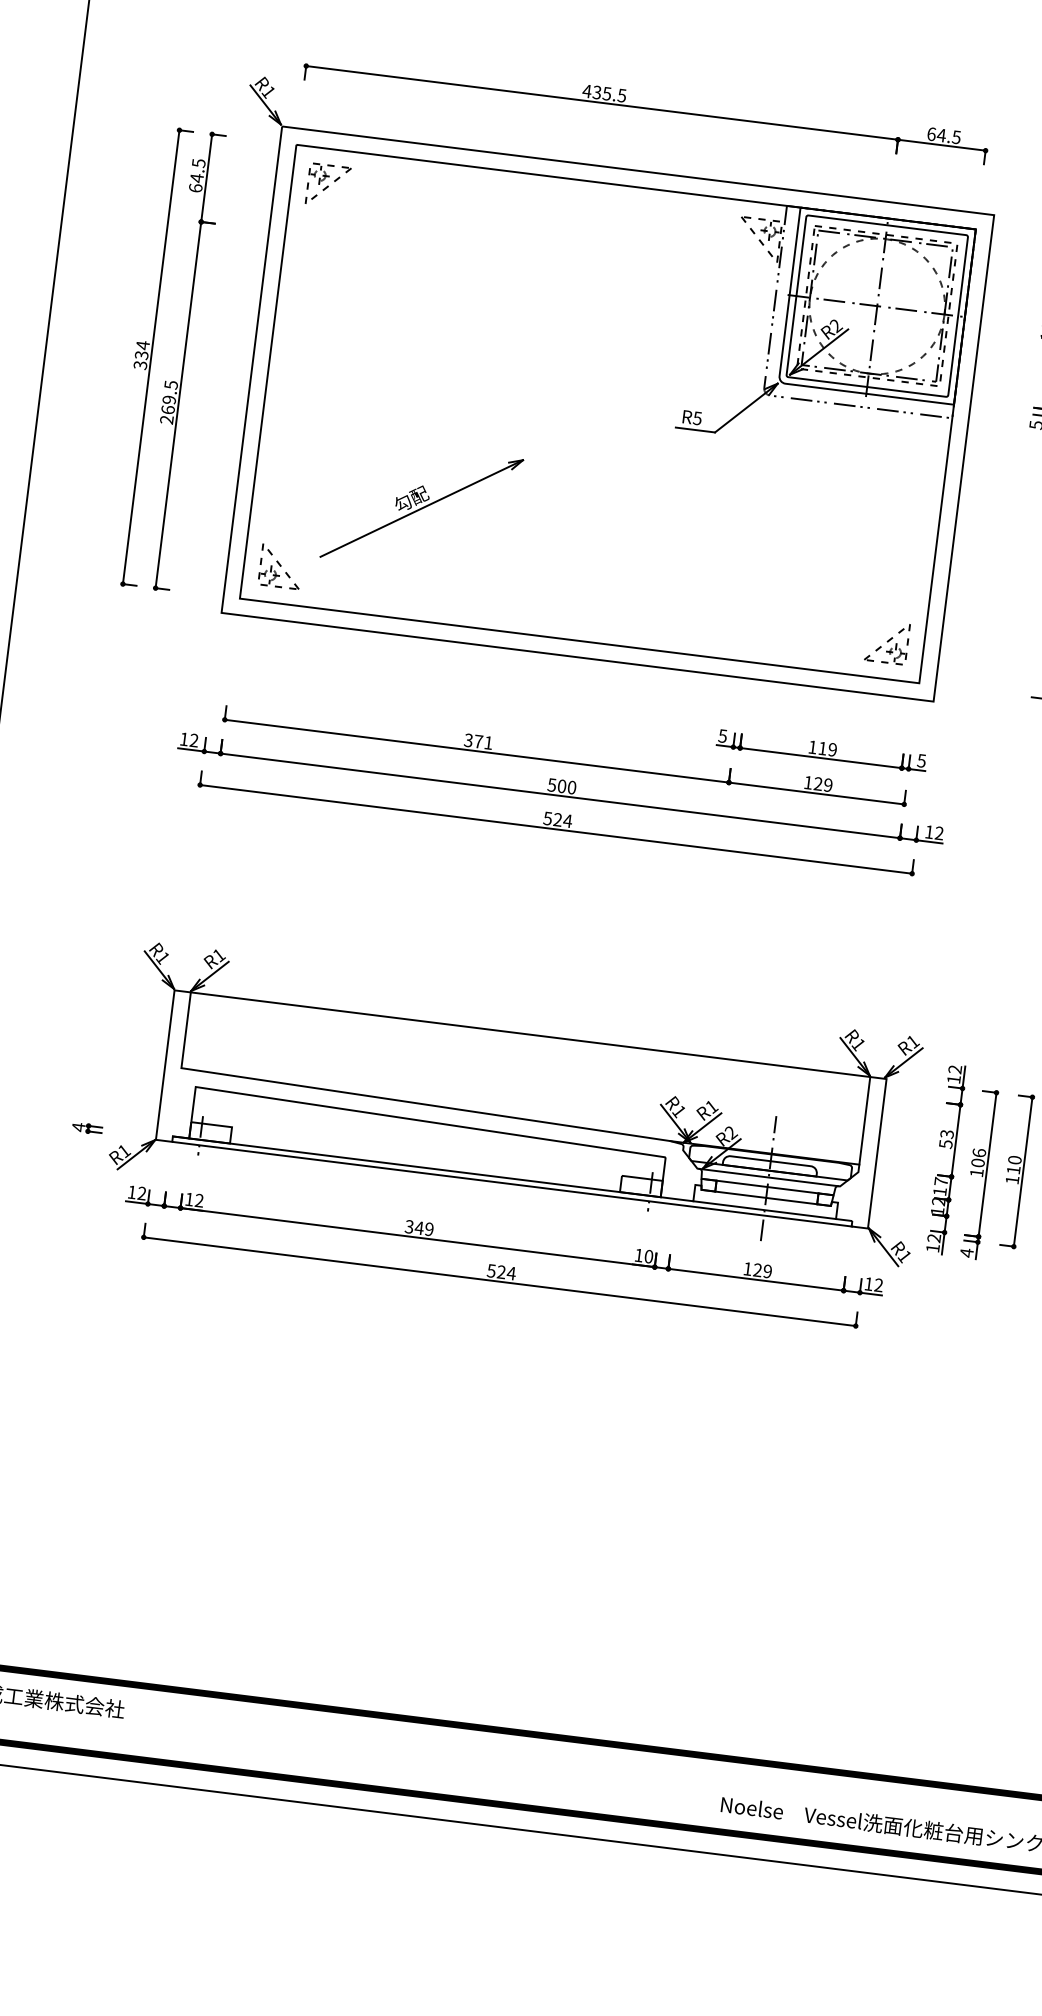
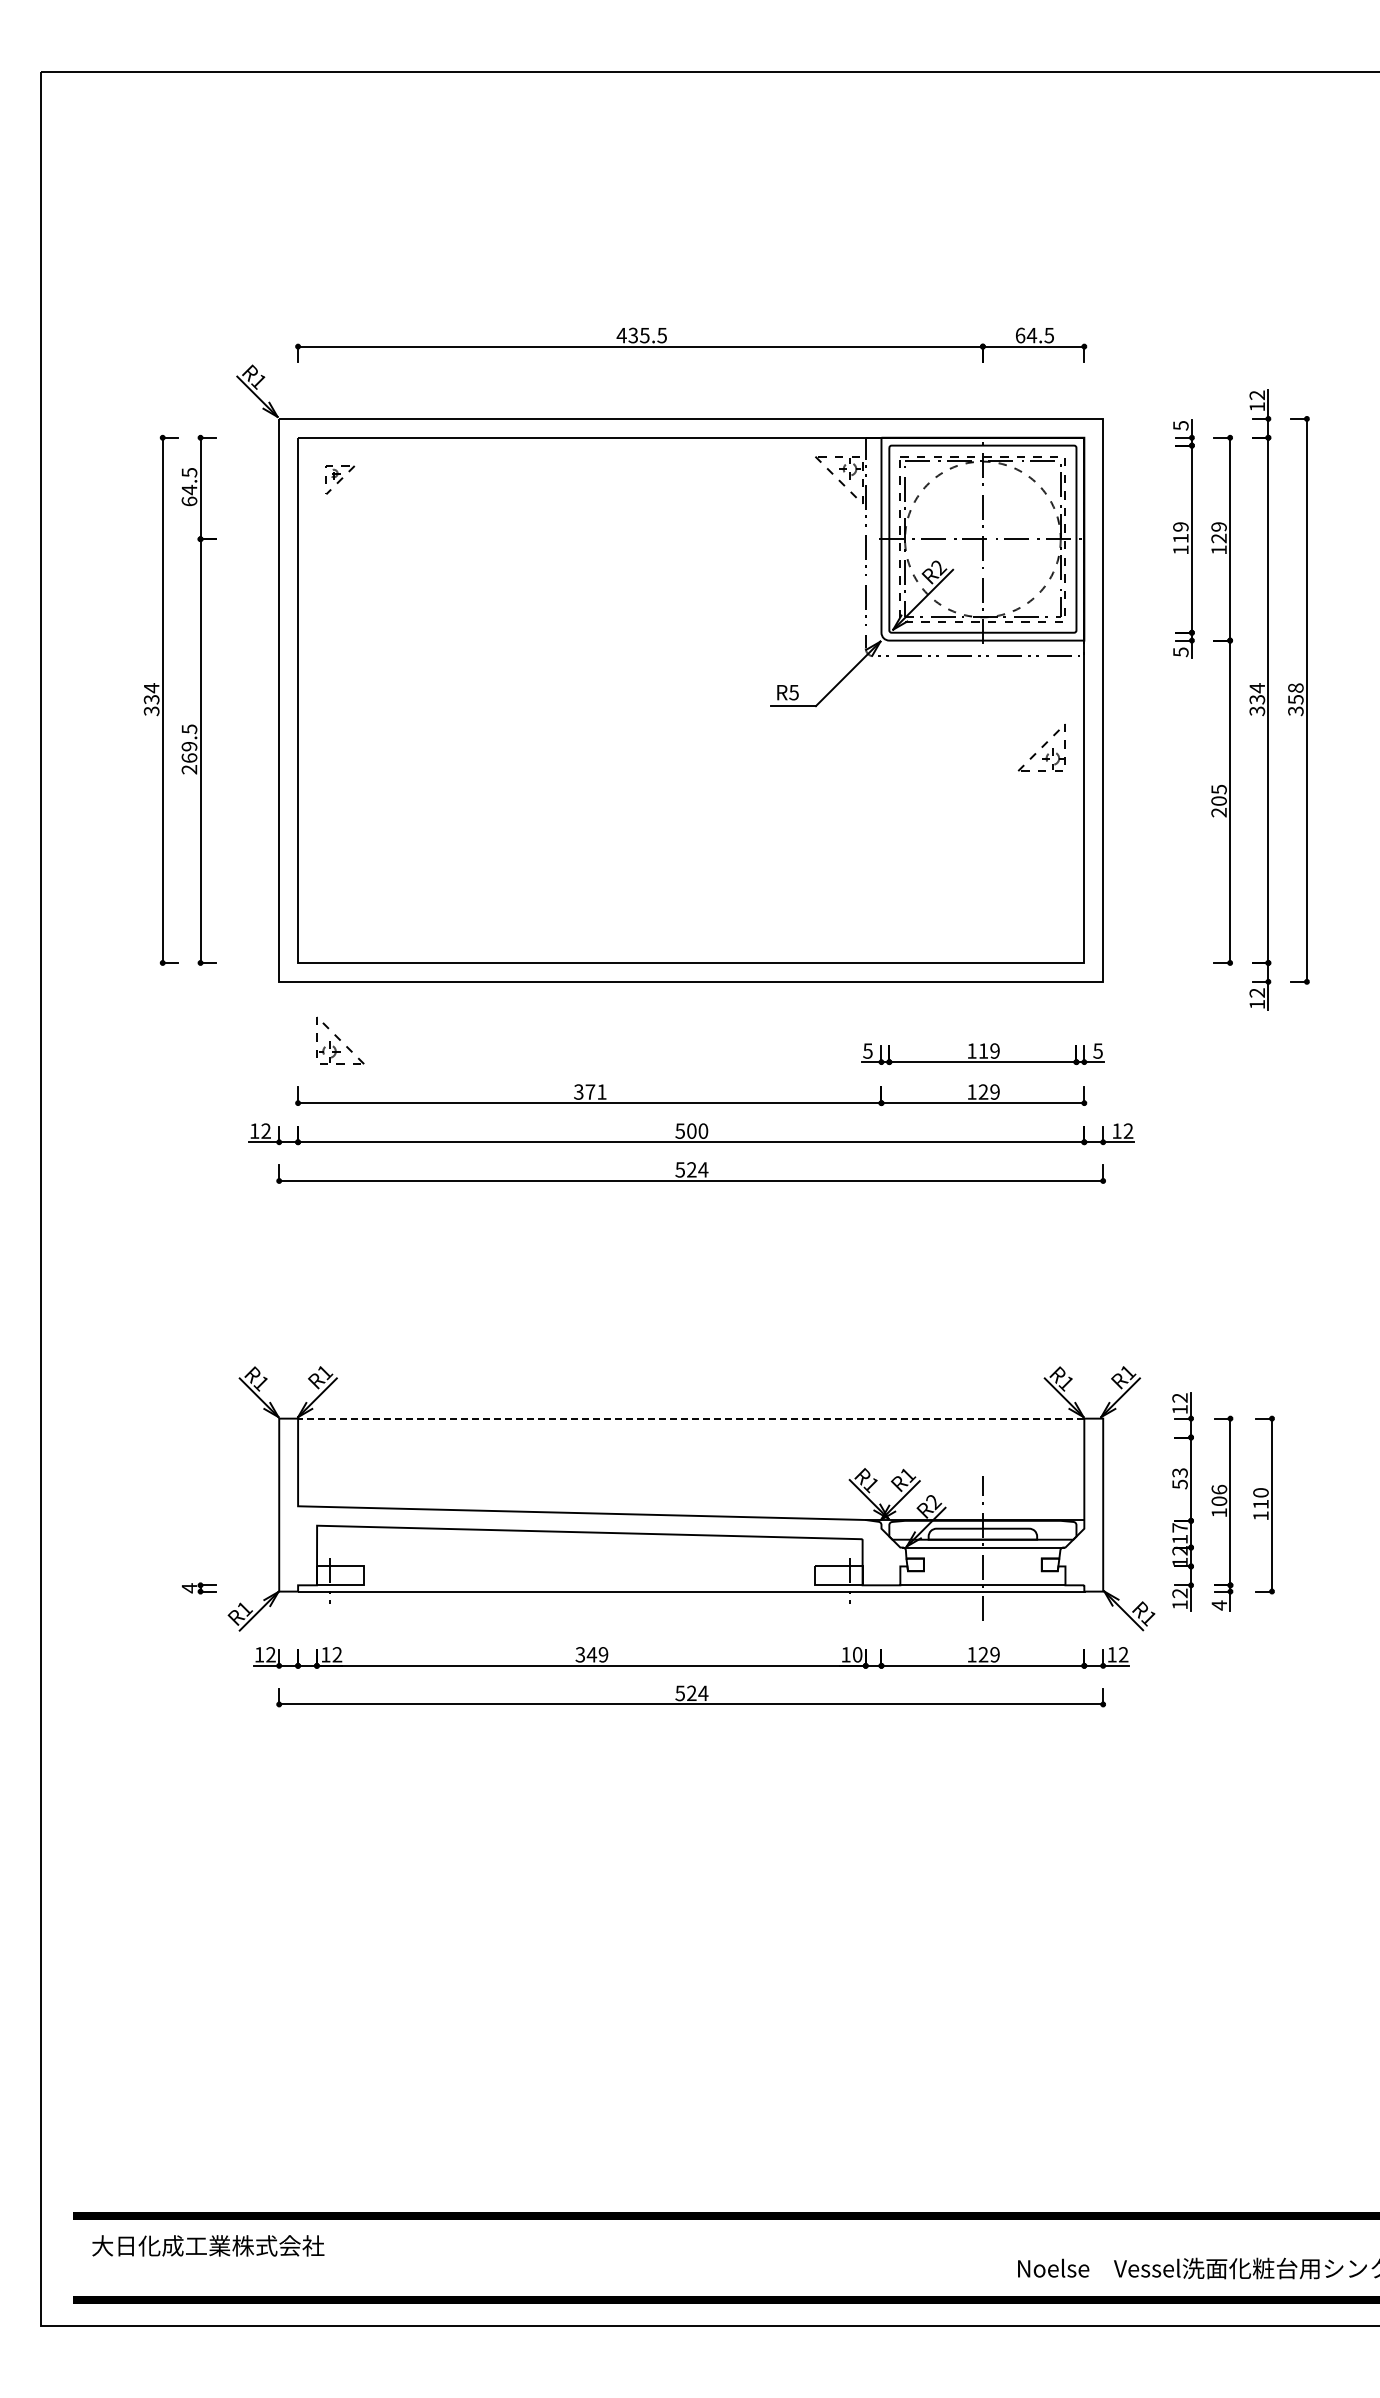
part: (328, 185) -> (340, 479), size x0.6
part: (421, 507) -> (492, 833), removed
part: (281, 566) -> (340, 1040), moved
part: (886, 641) -> (1041, 747), moved
line: (529, 1034) -> (690, 1418), solid -> dashed
line: (416, 1166) -> (580, 1585), removed
line: (767, 1186) -> (982, 1558), removed
line: (765, 1198) -> (982, 1571), removed

